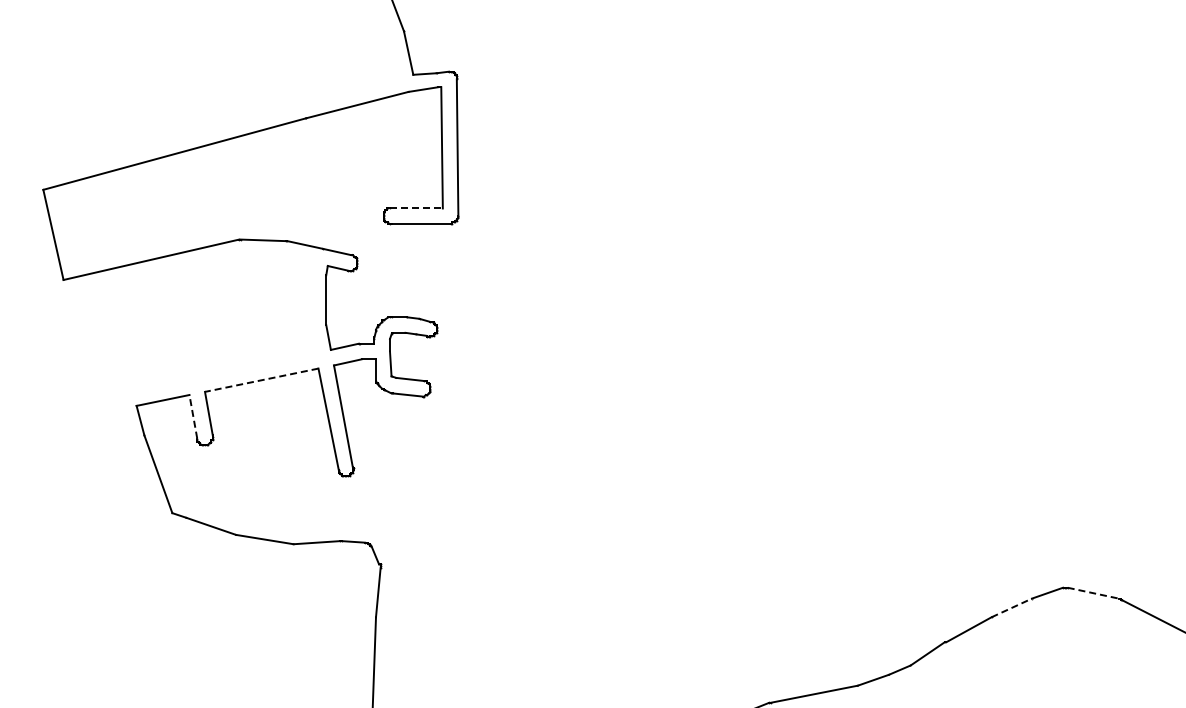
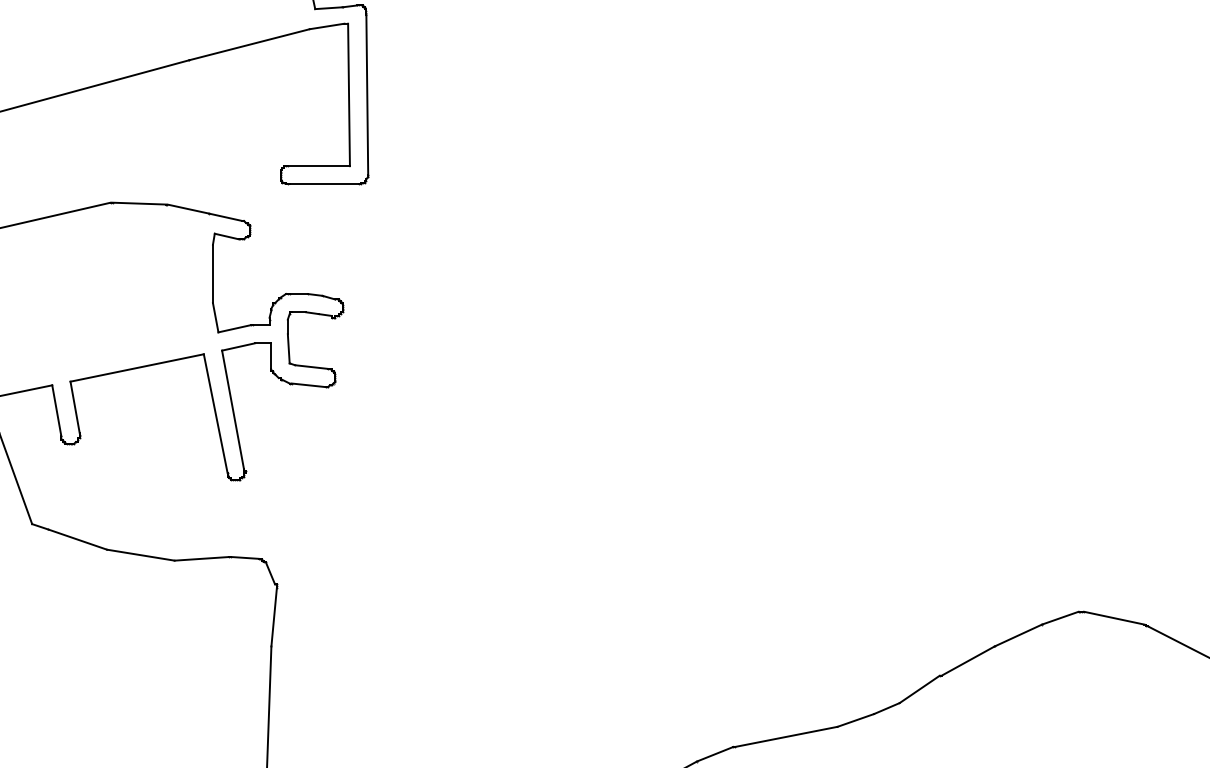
line: (416, 208) -> (318, 166), dashed -> solid
line: (261, 380) -> (136, 368), dashed -> solid
line: (193, 416) -> (56, 410), dashed -> solid
line: (1093, 593) -> (1114, 618), dashed -> solid
line: (1012, 607) -> (1019, 634), dashed -> solid

